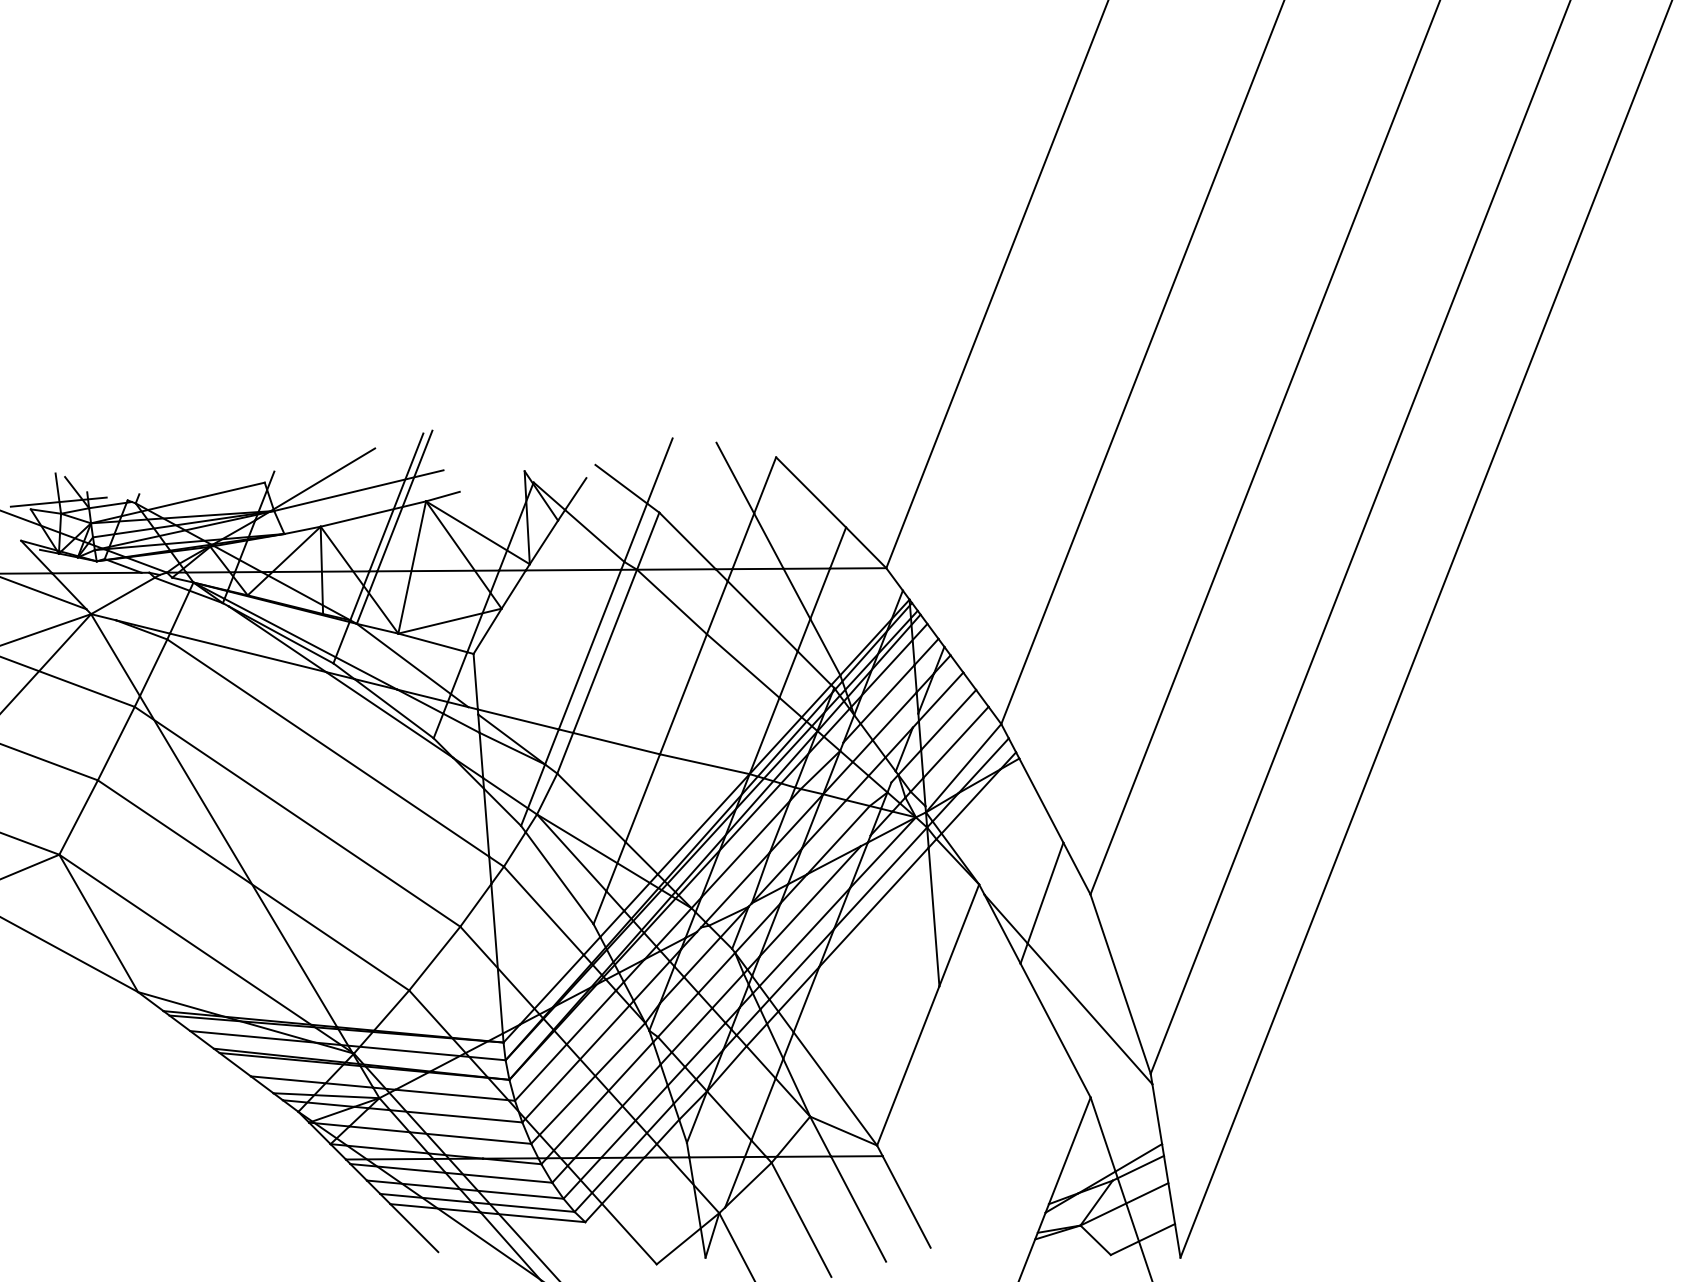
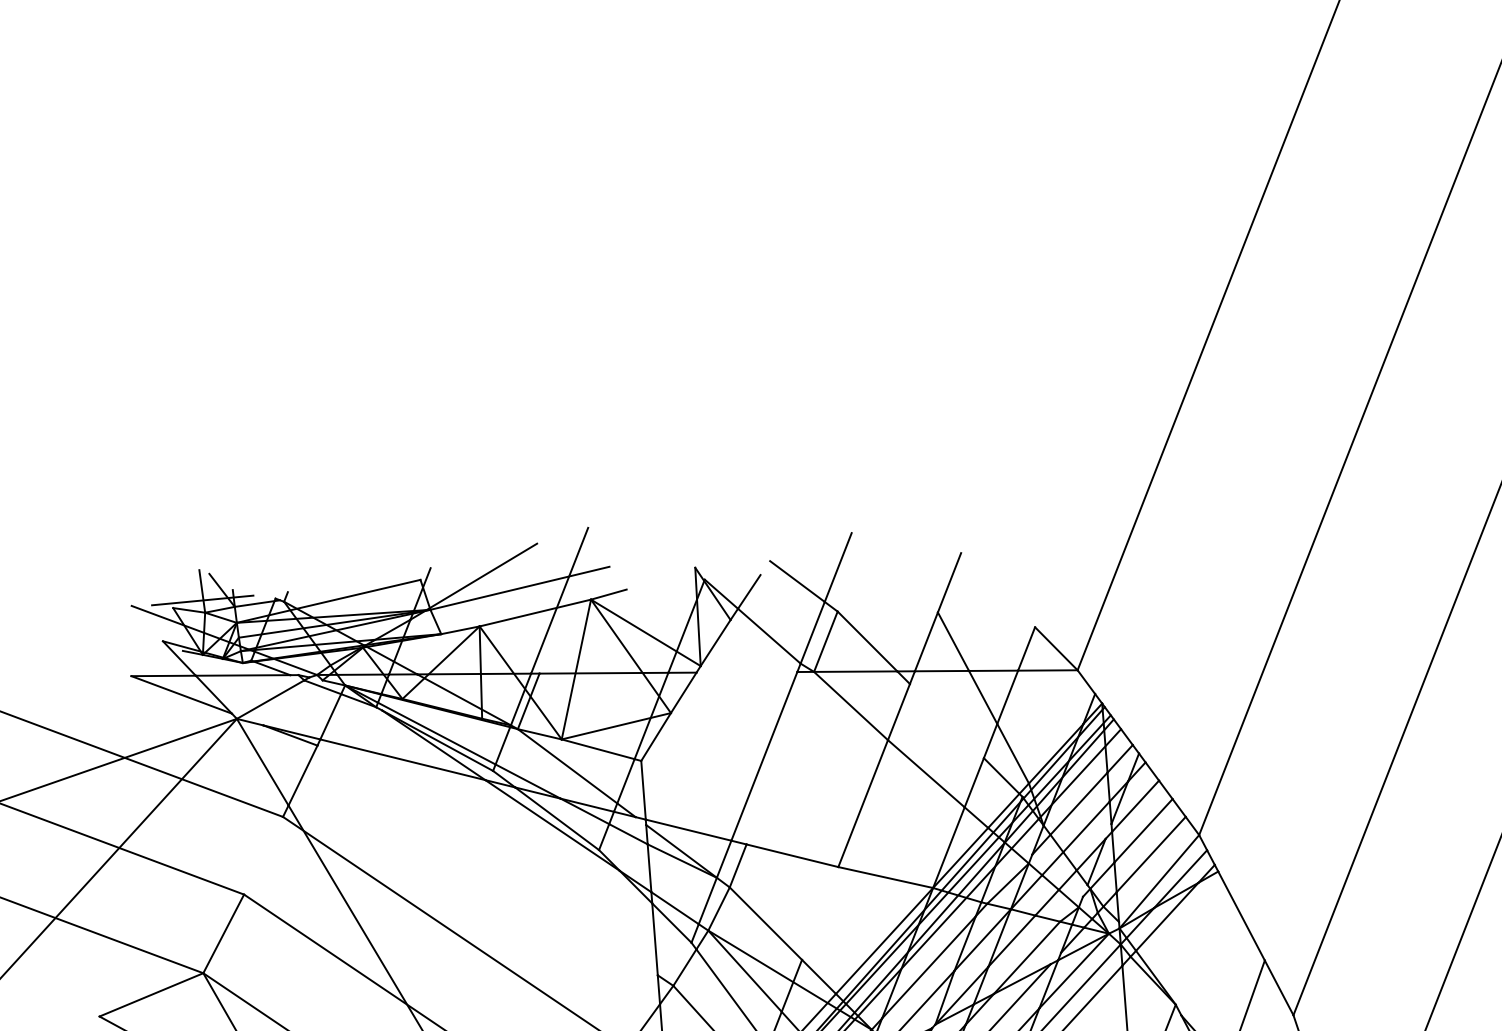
line: (735, 477) -> (918, 574), removed
line: (811, 492) -> (998, 590), removed
line: (404, 500) -> (568, 598), removed
line: (573, 569) -> (746, 671), removed
line: (762, 616) -> (946, 721), removed
line: (605, 650) -> (780, 757), removed
line: (115, 743) -> (262, 855), removed
line: (328, 747) -> (487, 859), removed
line: (642, 798) -> (819, 913), removed

